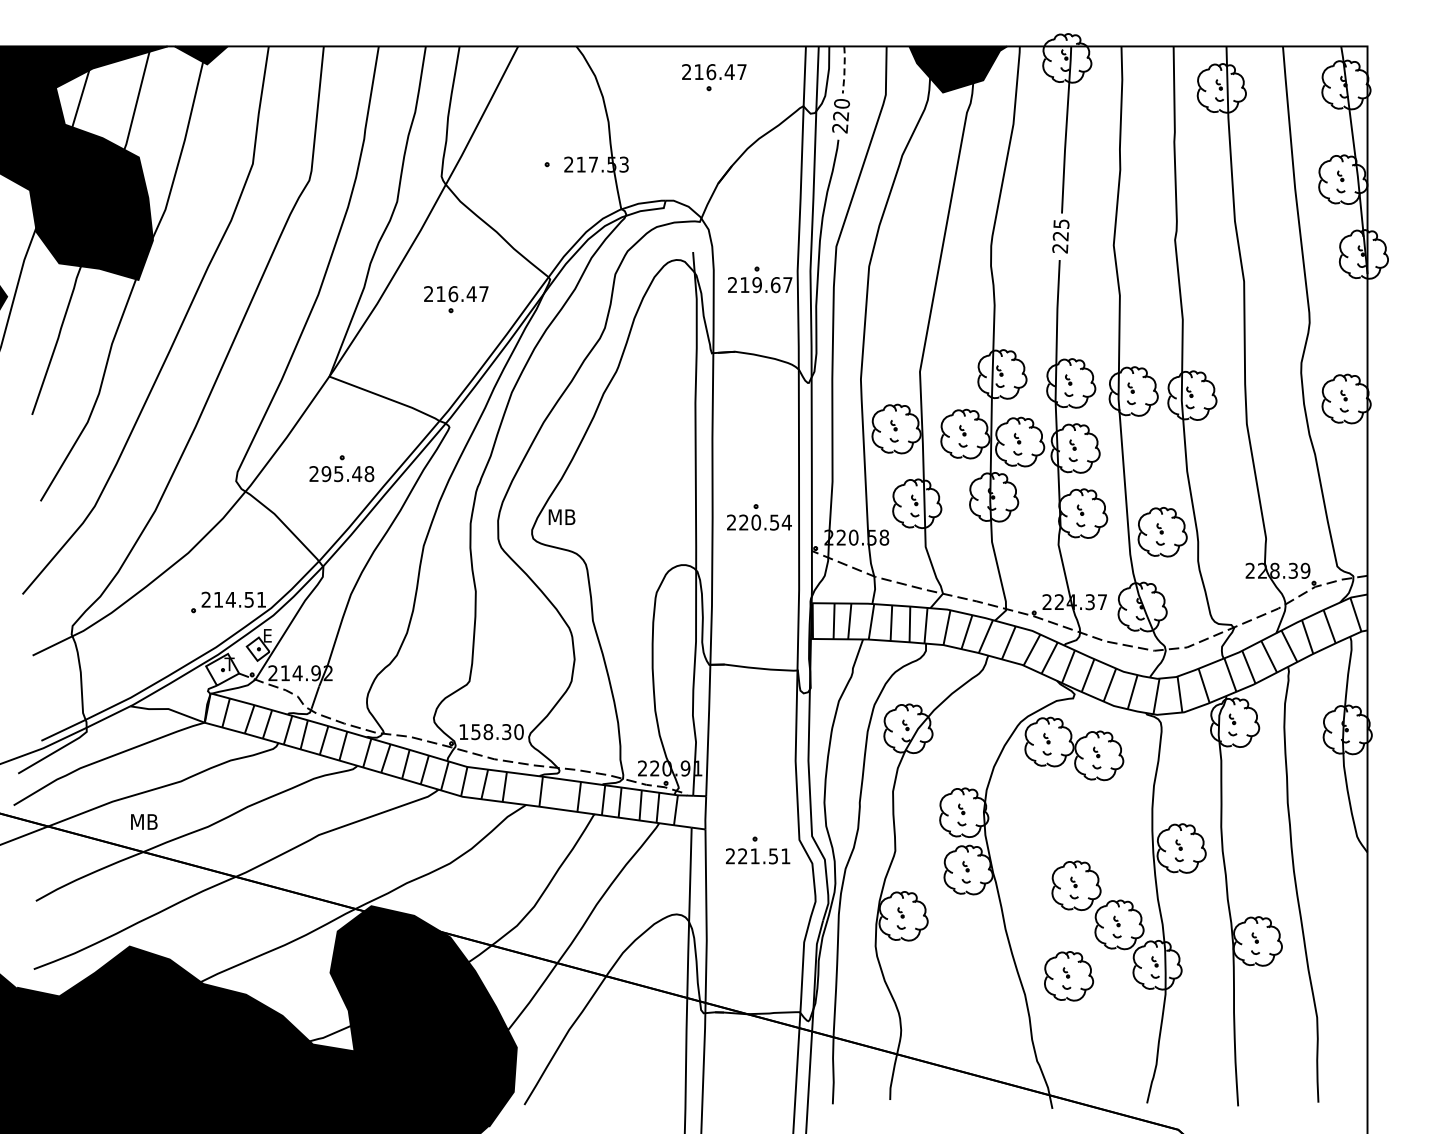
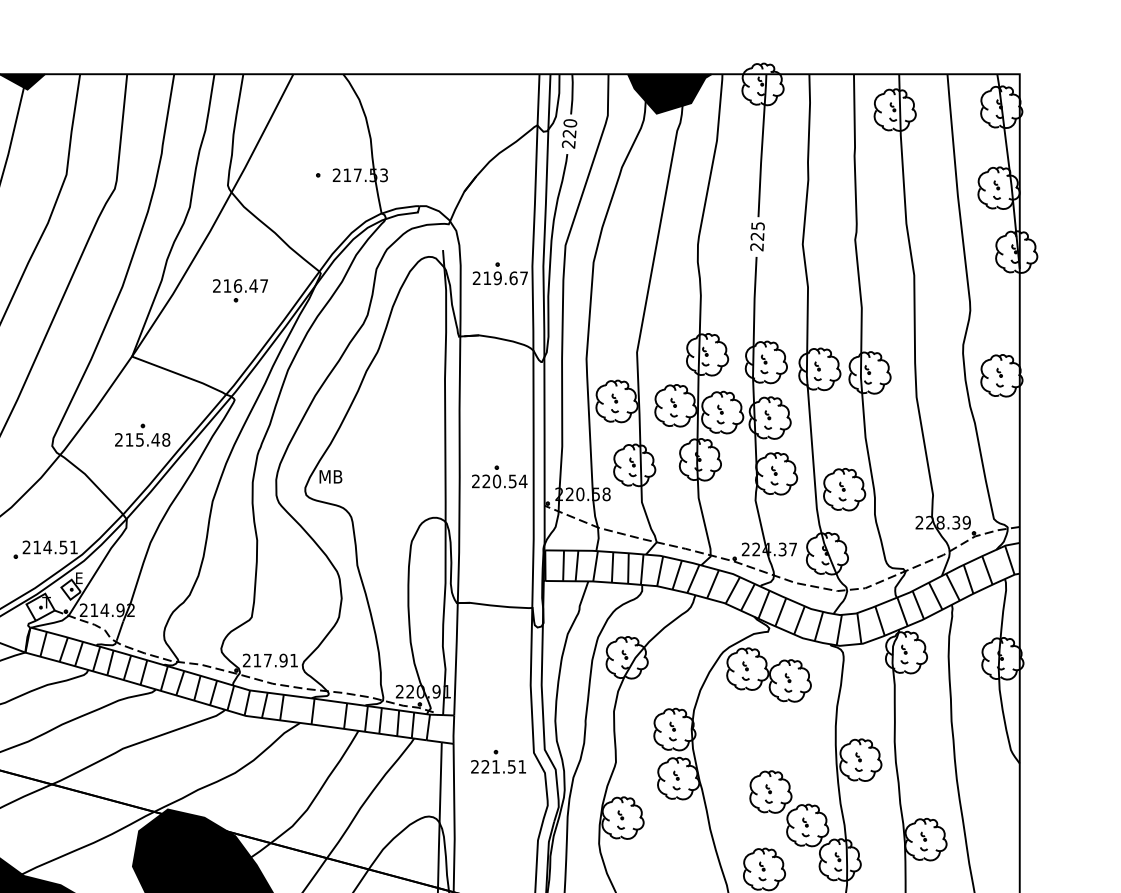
line: (844, 70) -> (572, 94), dashed -> solid
part: (714, 77) -> (461, 100), removed
text: (326, 474) -> (129, 440), 295.48 -> 215.48
text: (491, 732) -> (270, 660), 158.30 -> 217.91

